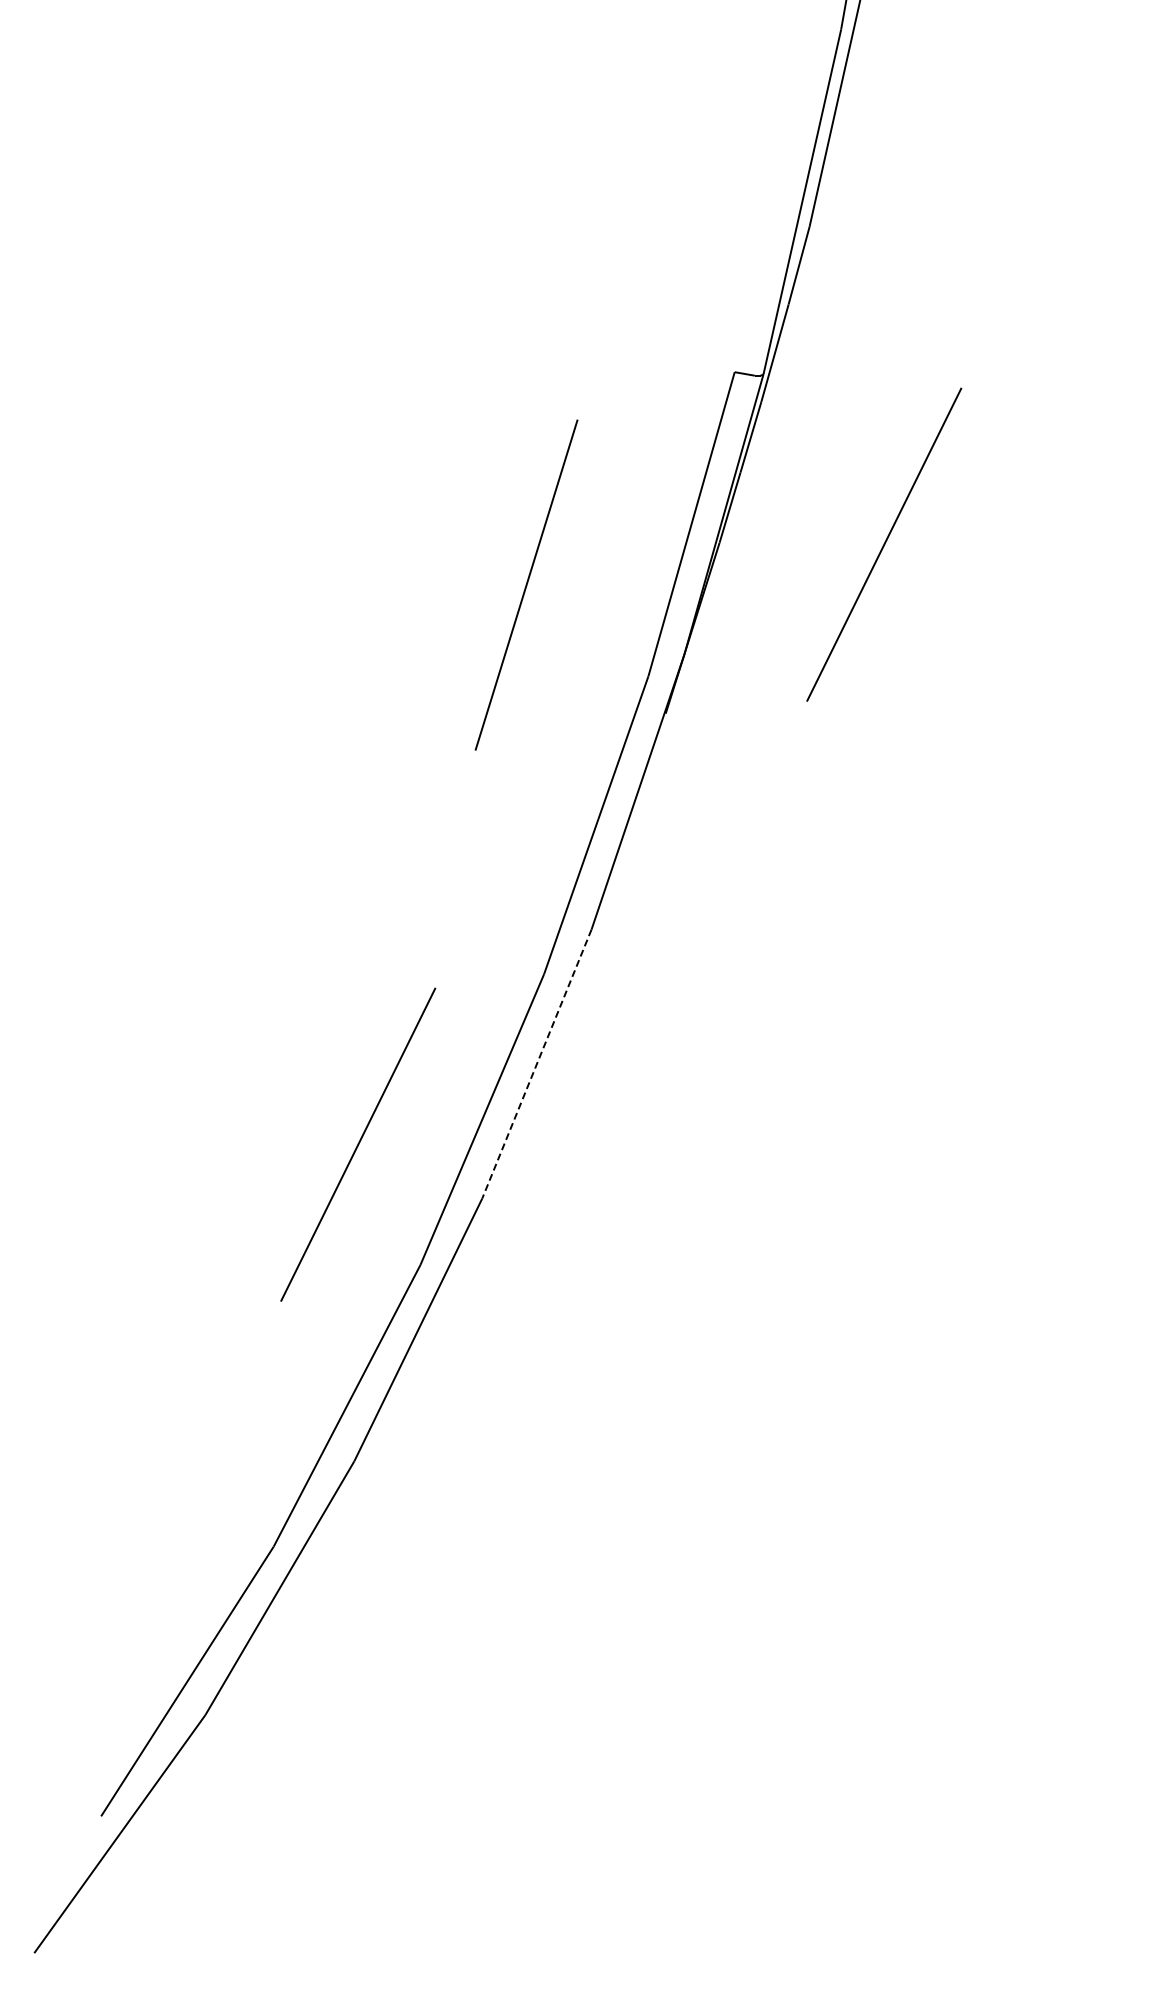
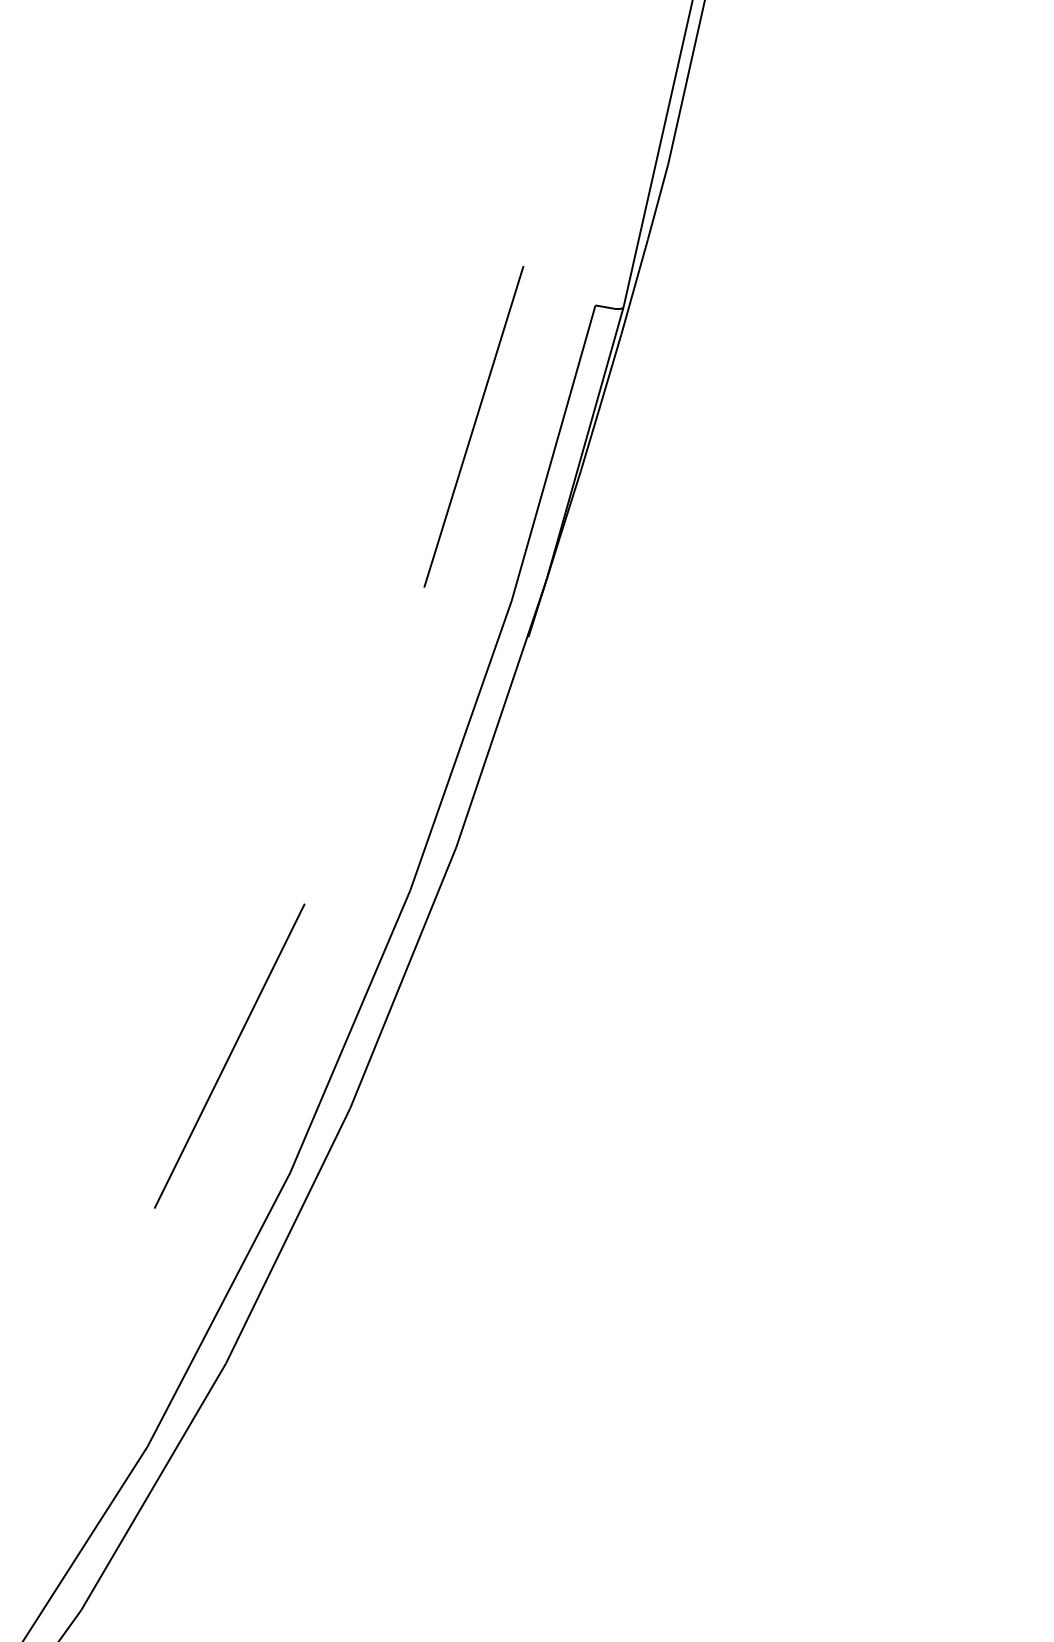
line: (884, 544) -> (741, 472), removed
line: (526, 584) -> (473, 426), moved
line: (536, 1064) -> (402, 978), dashed -> solid

